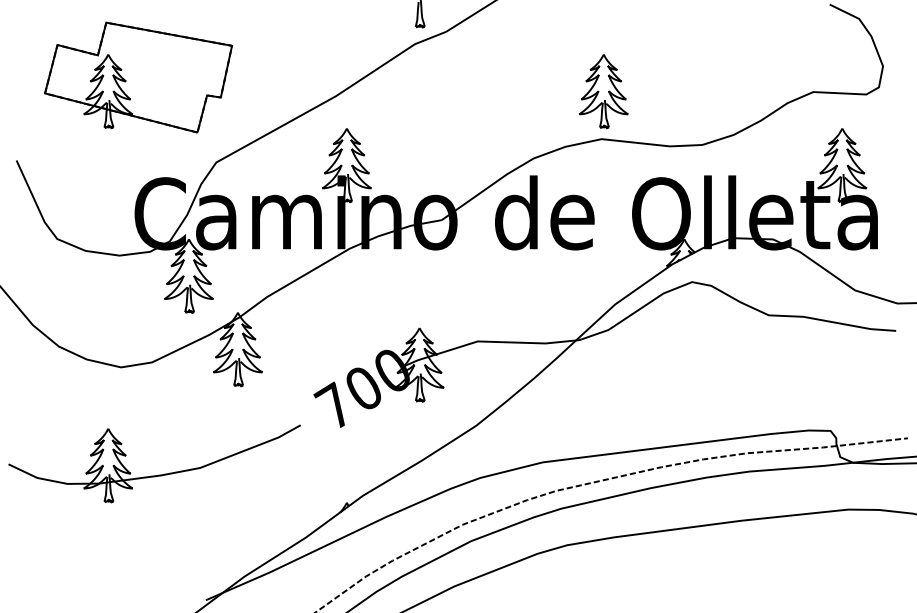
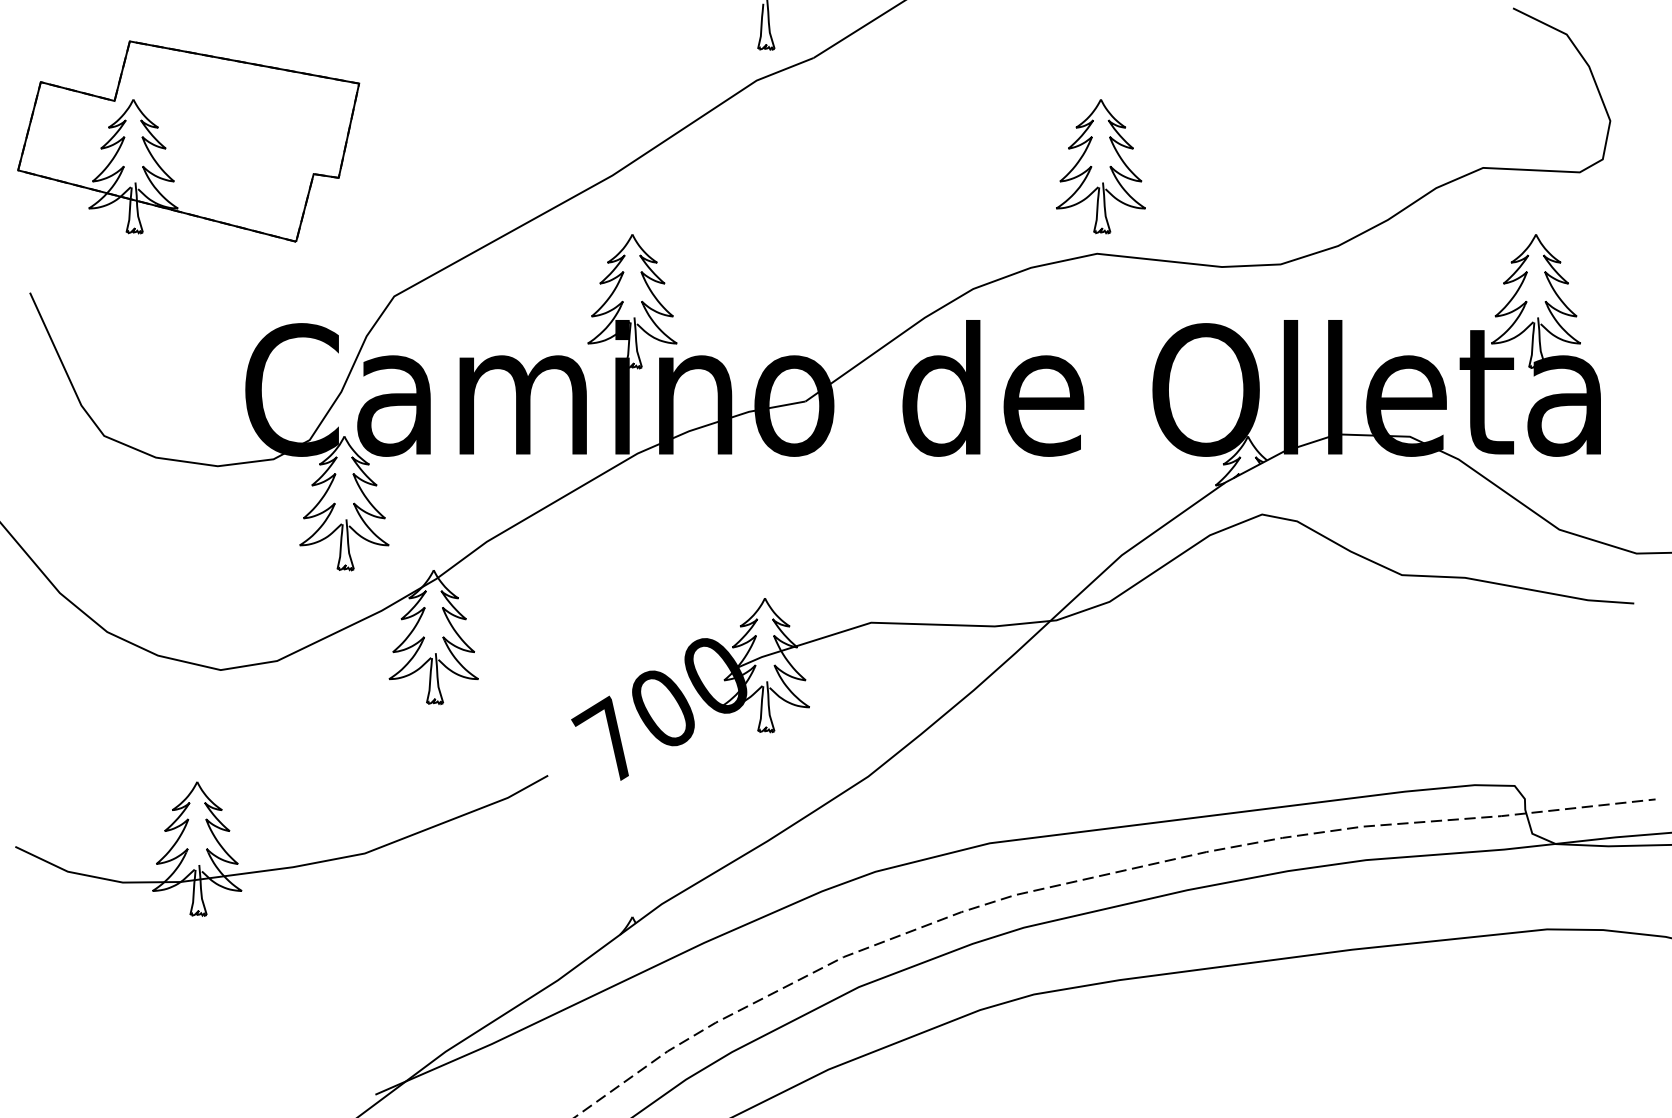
part: (138, 77) -> (188, 141), moved

